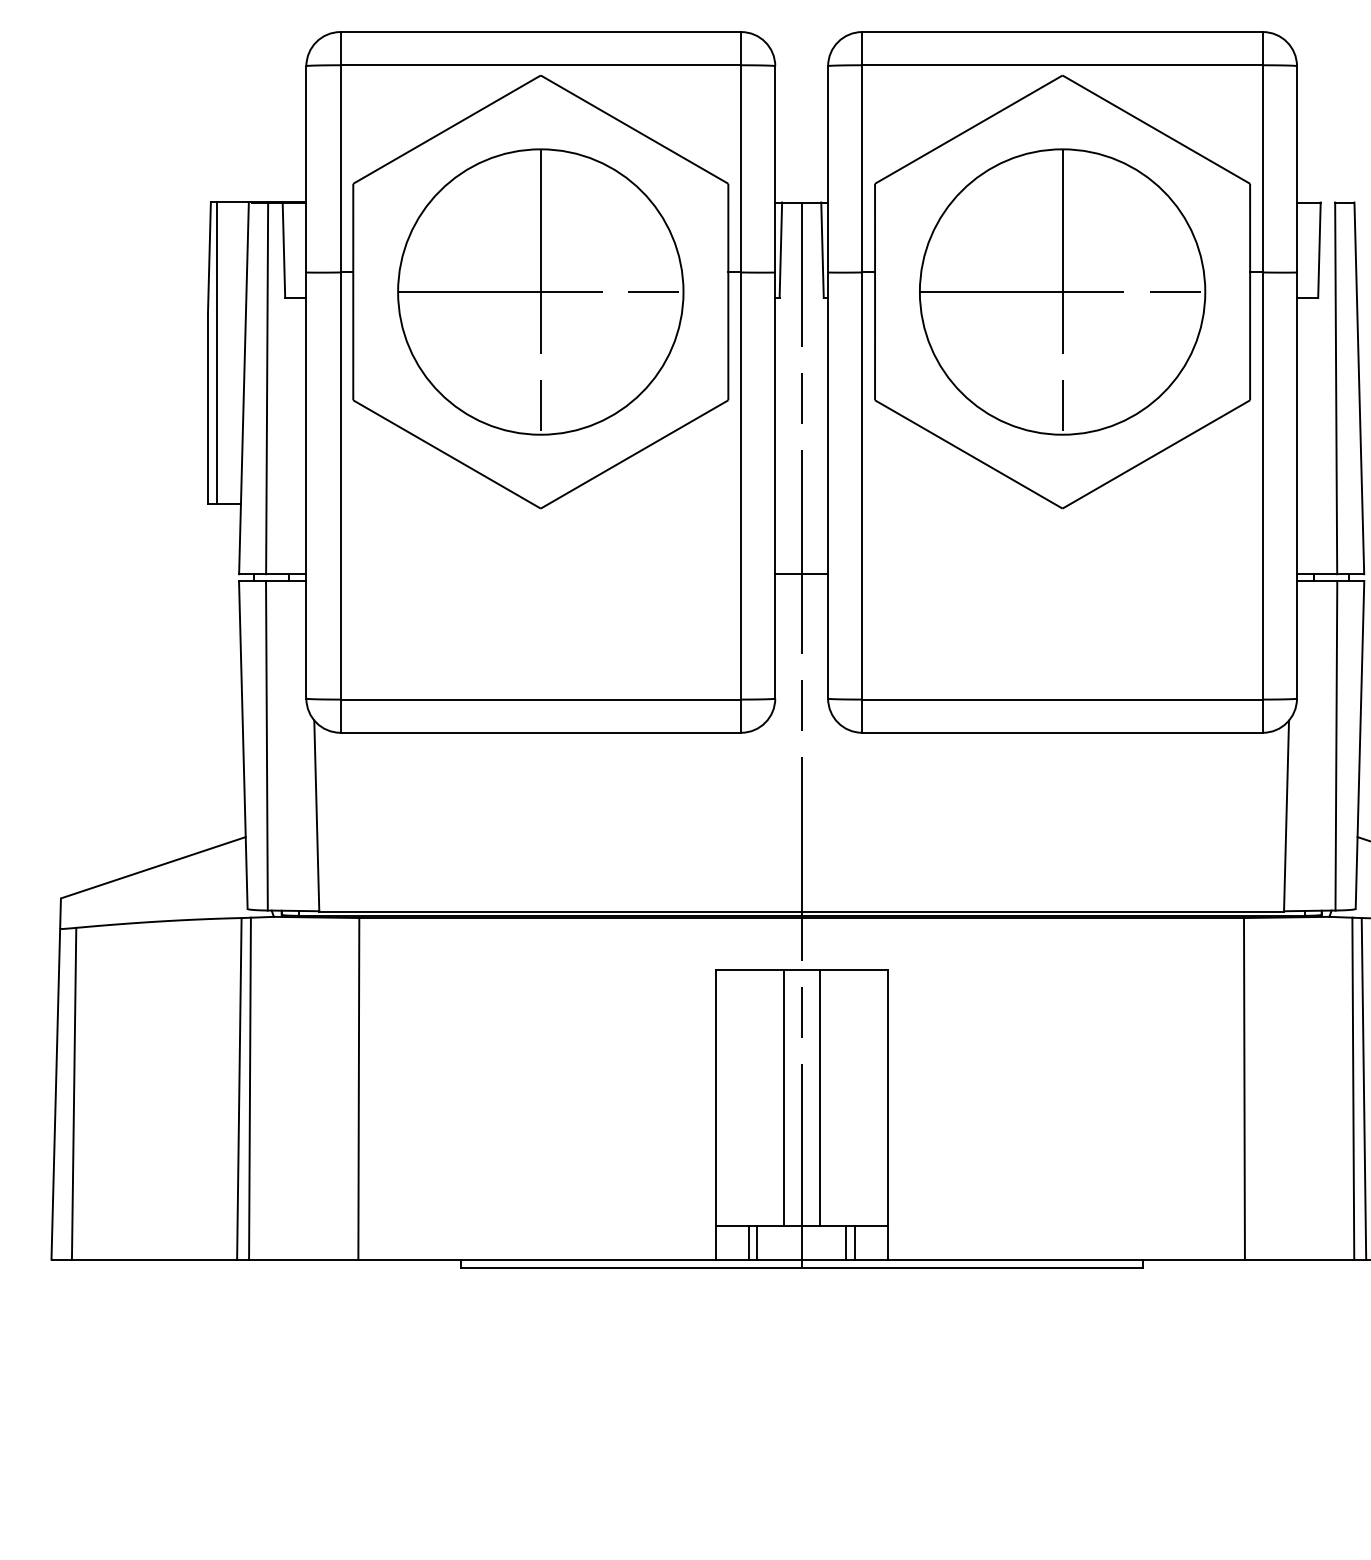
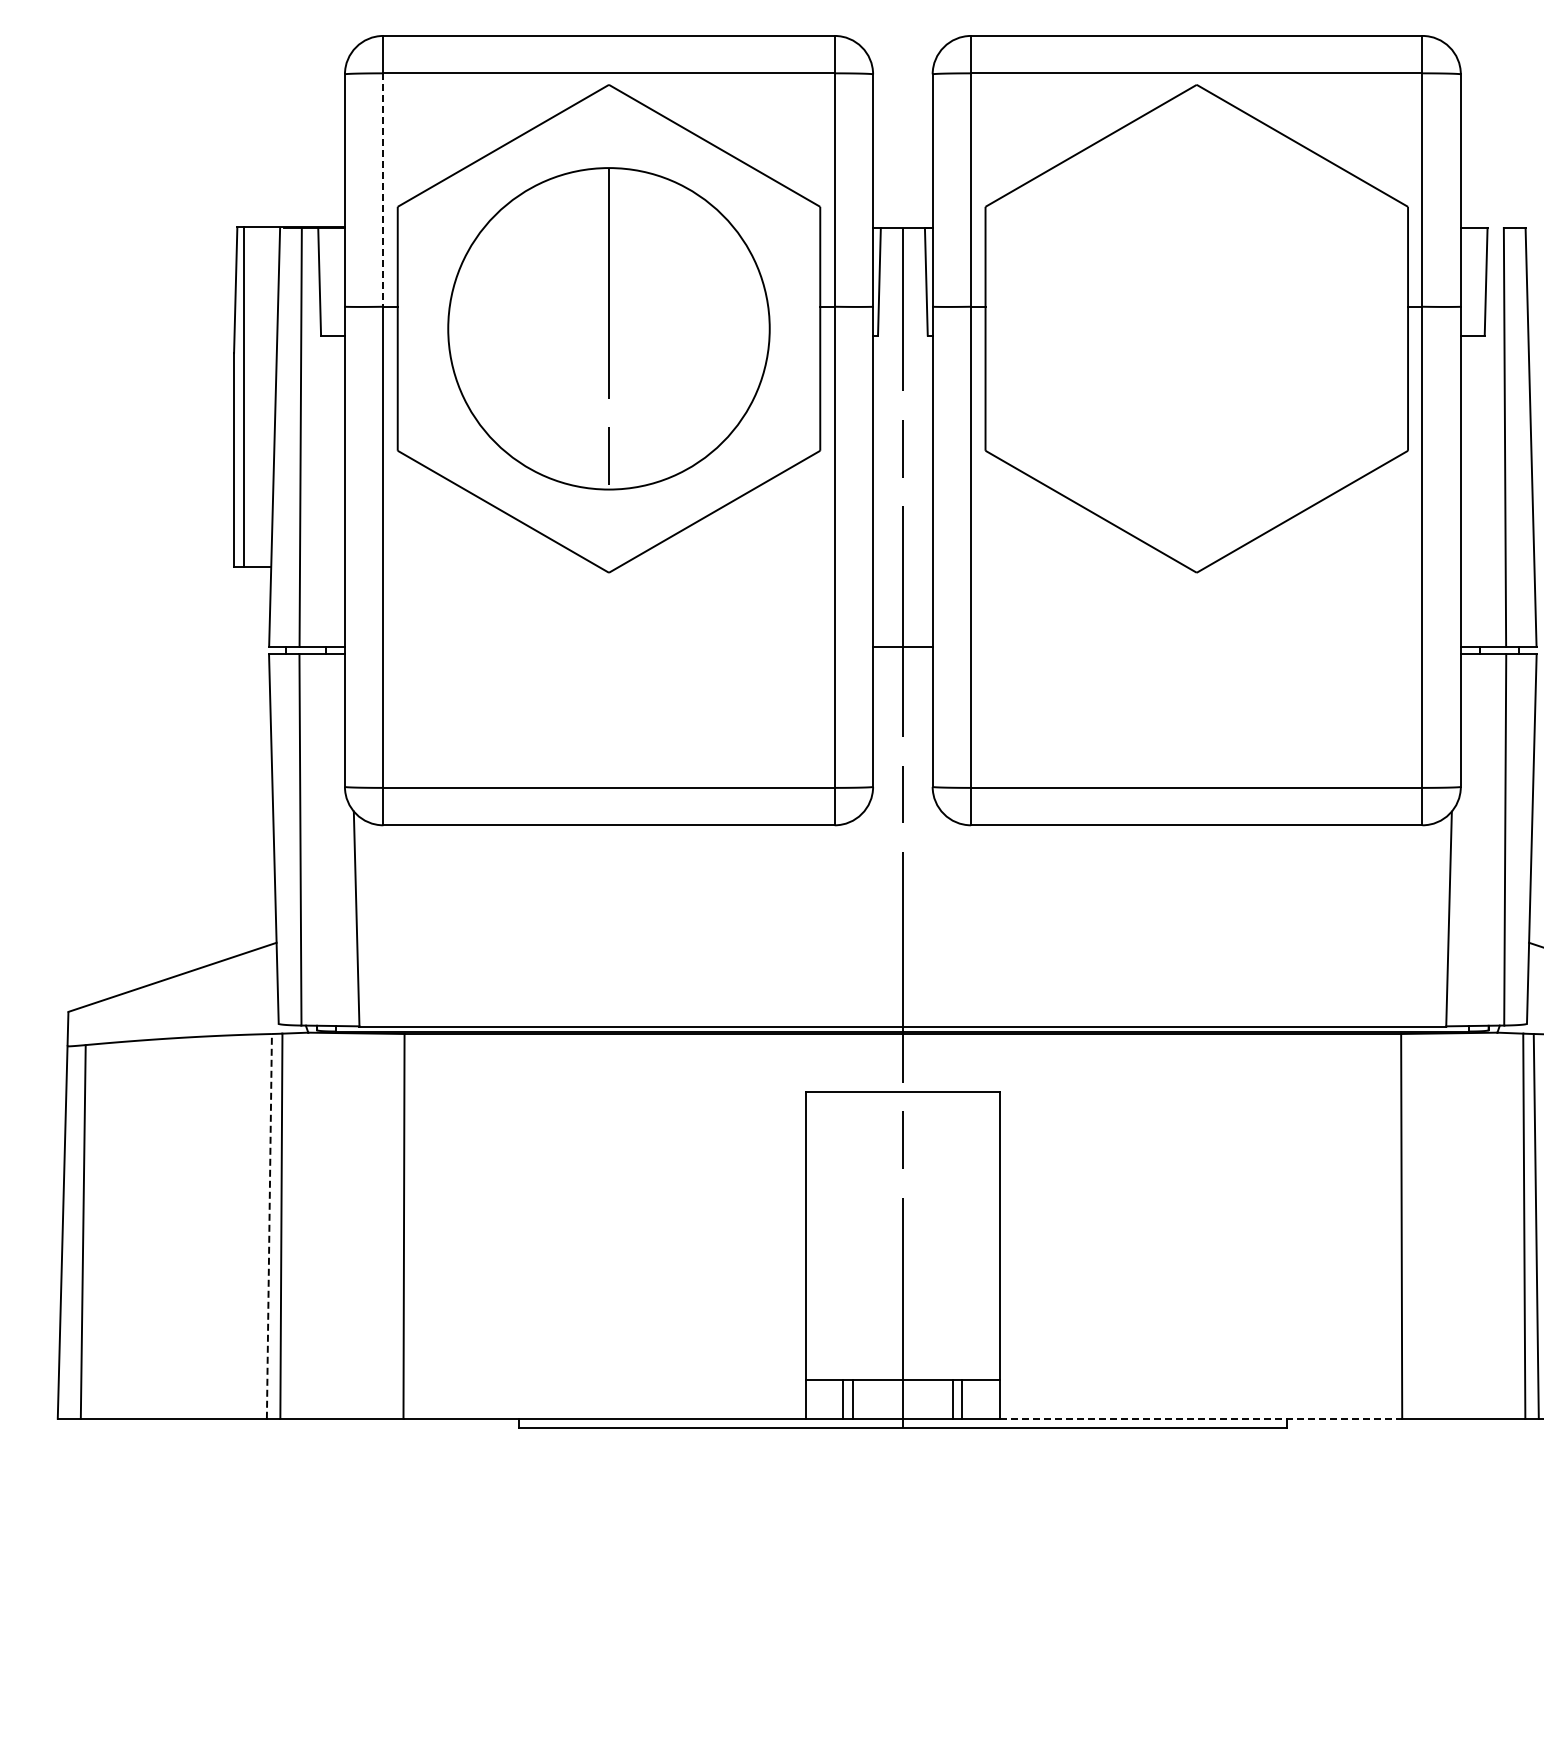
line: (340, 169) -> (383, 190), solid -> dashed
line: (540, 291) -> (608, 328), removed
part: (1062, 291) -> (1196, 328), removed
line: (239, 1088) -> (269, 1225), solid -> dashed
line: (783, 1097) -> (882, 1236), removed
line: (819, 1097) -> (923, 1236), removed
line: (1066, 1259) -> (1201, 1418), solid -> dashed

